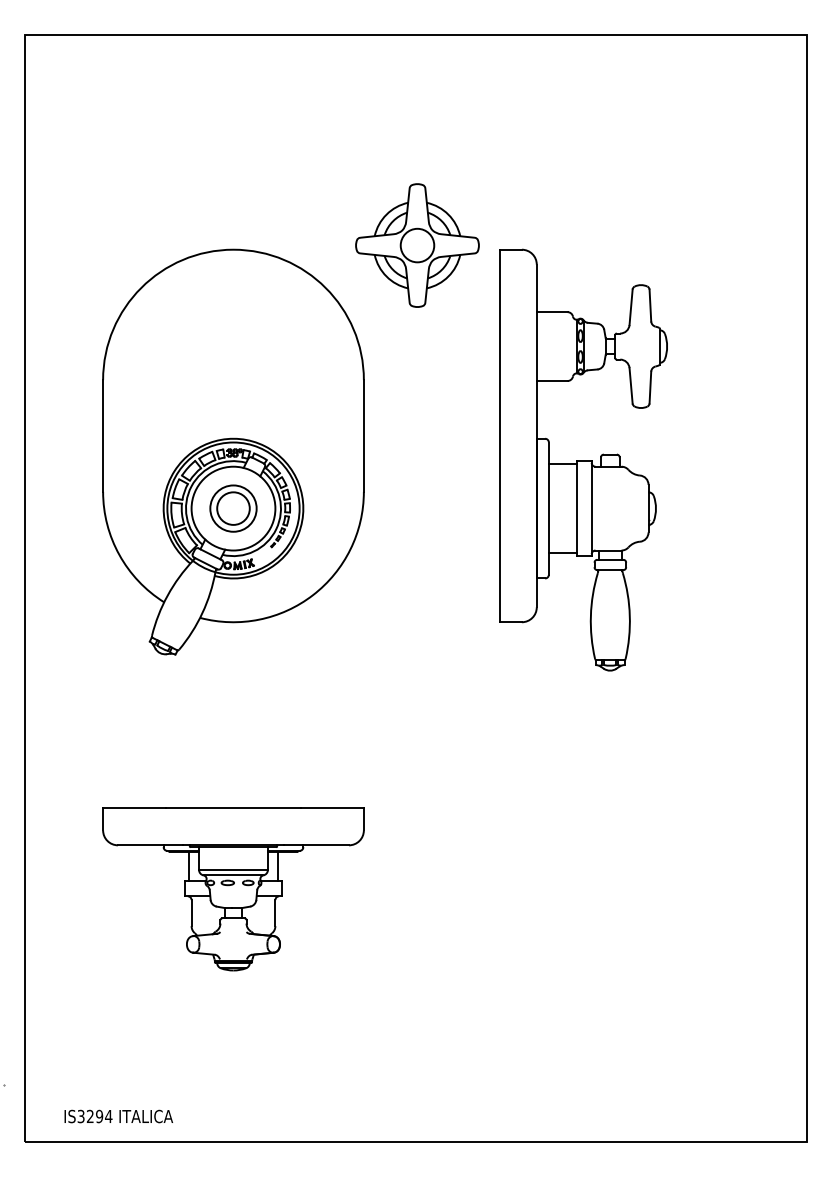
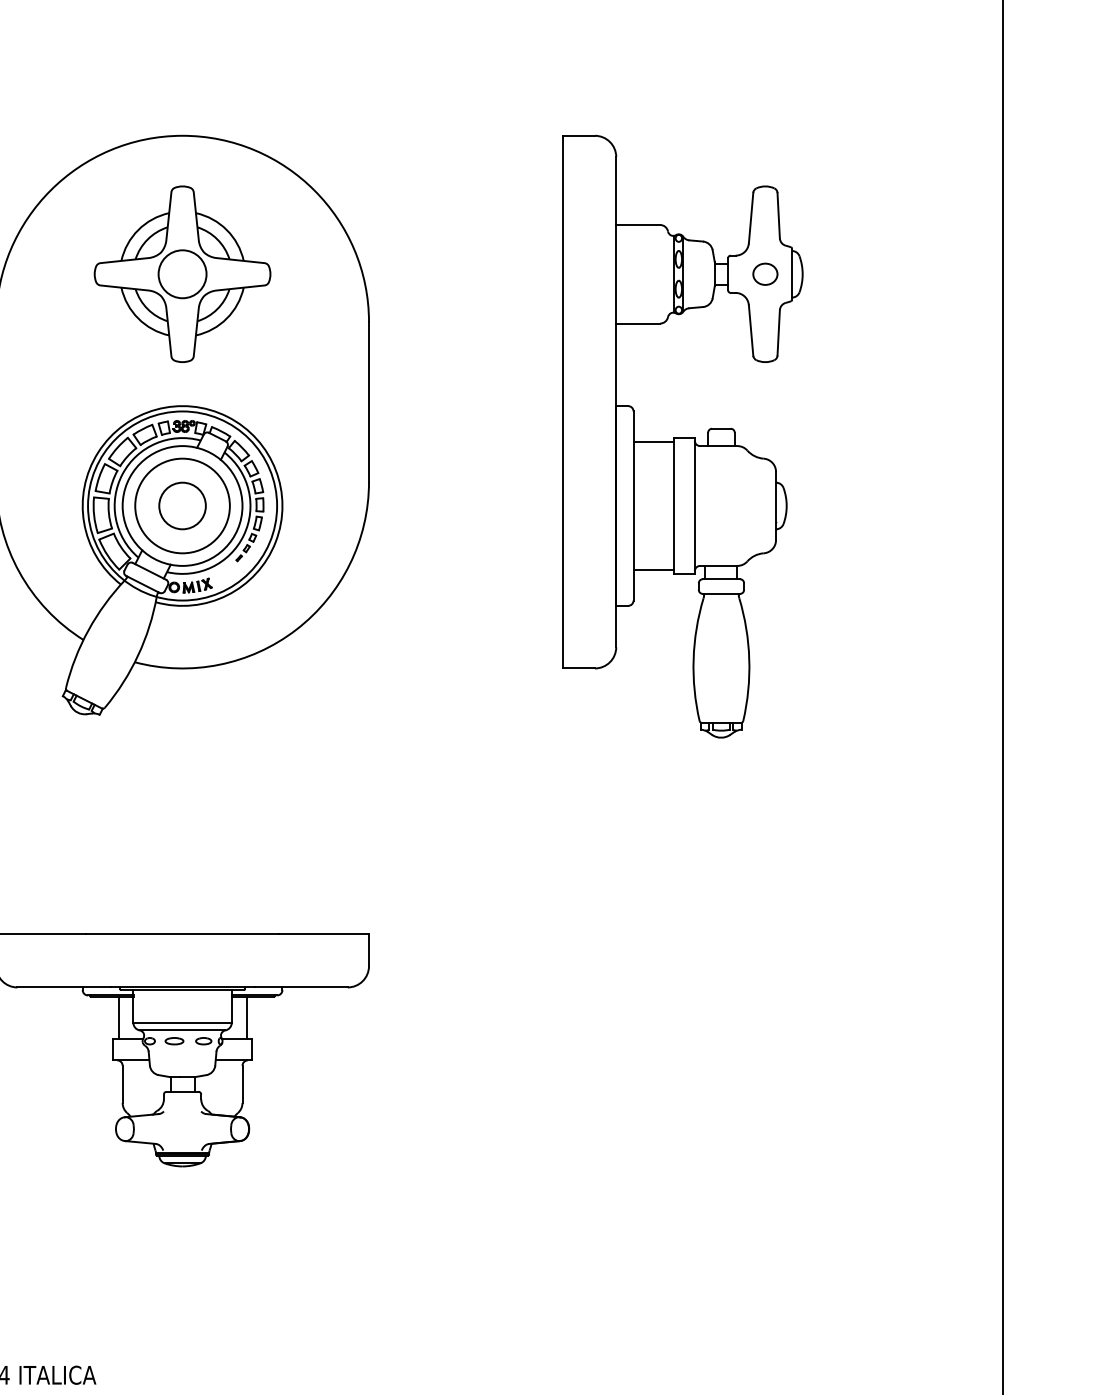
part: (417, 245) -> (182, 274), moved
part: (640, 346) -> (764, 274), added
circle: (233, 508) -> (182, 505), size x1.43

